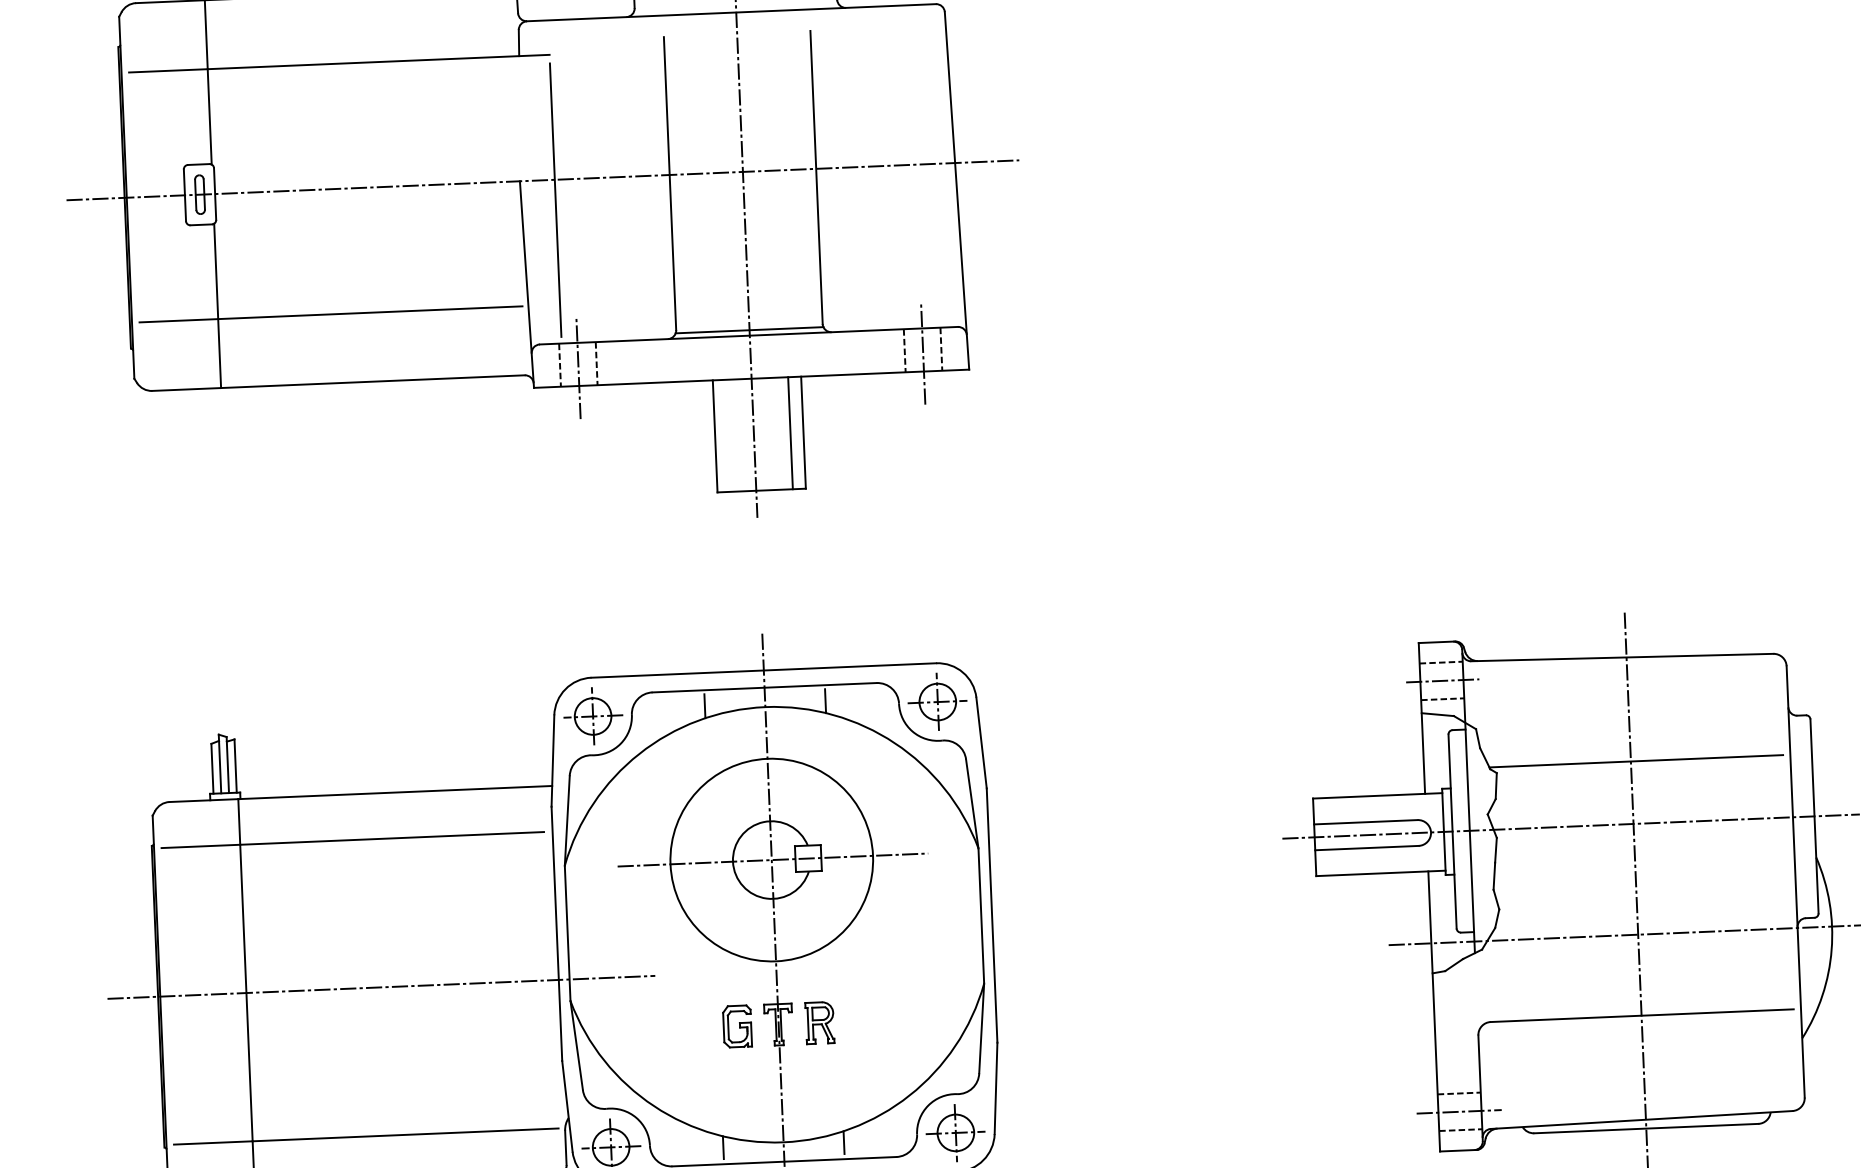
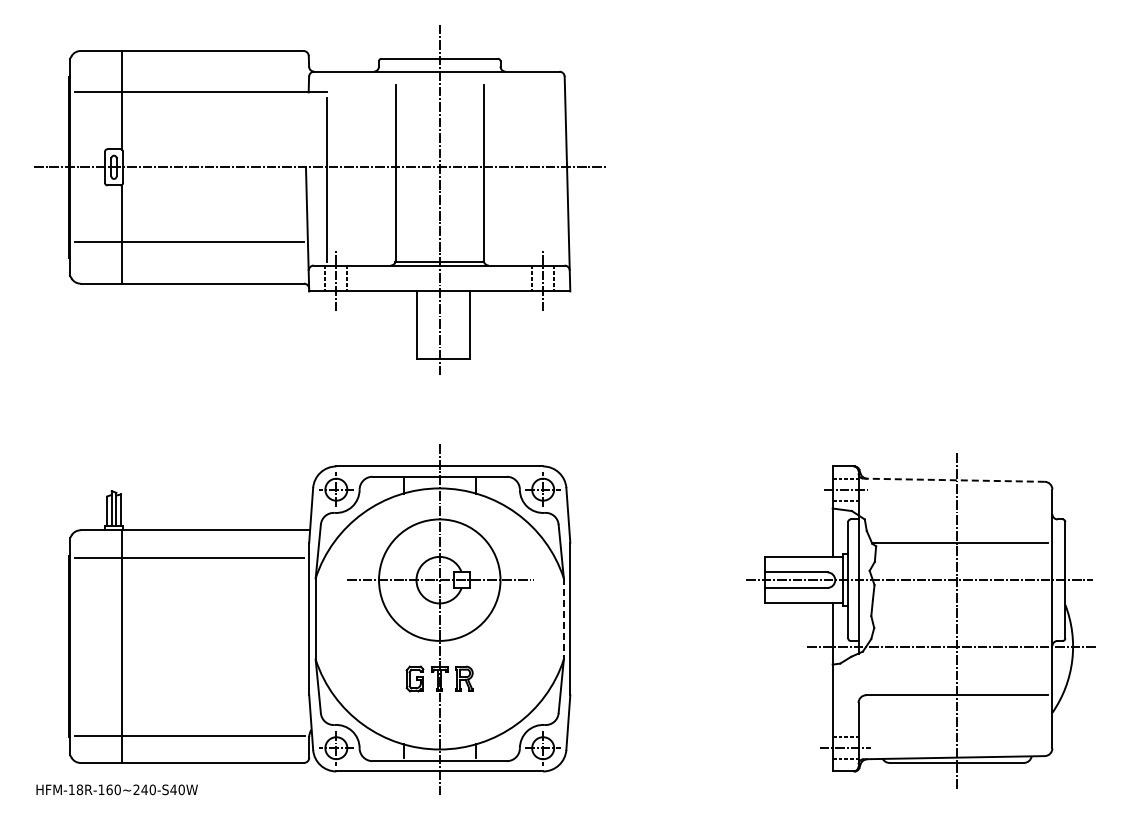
line: (790, 432) -> (461, 324), removed
line: (1622, 657) -> (954, 480), solid -> dashed
line: (980, 915) -> (563, 618), solid -> dashed
line: (380, 987) -> (202, 646), removed

